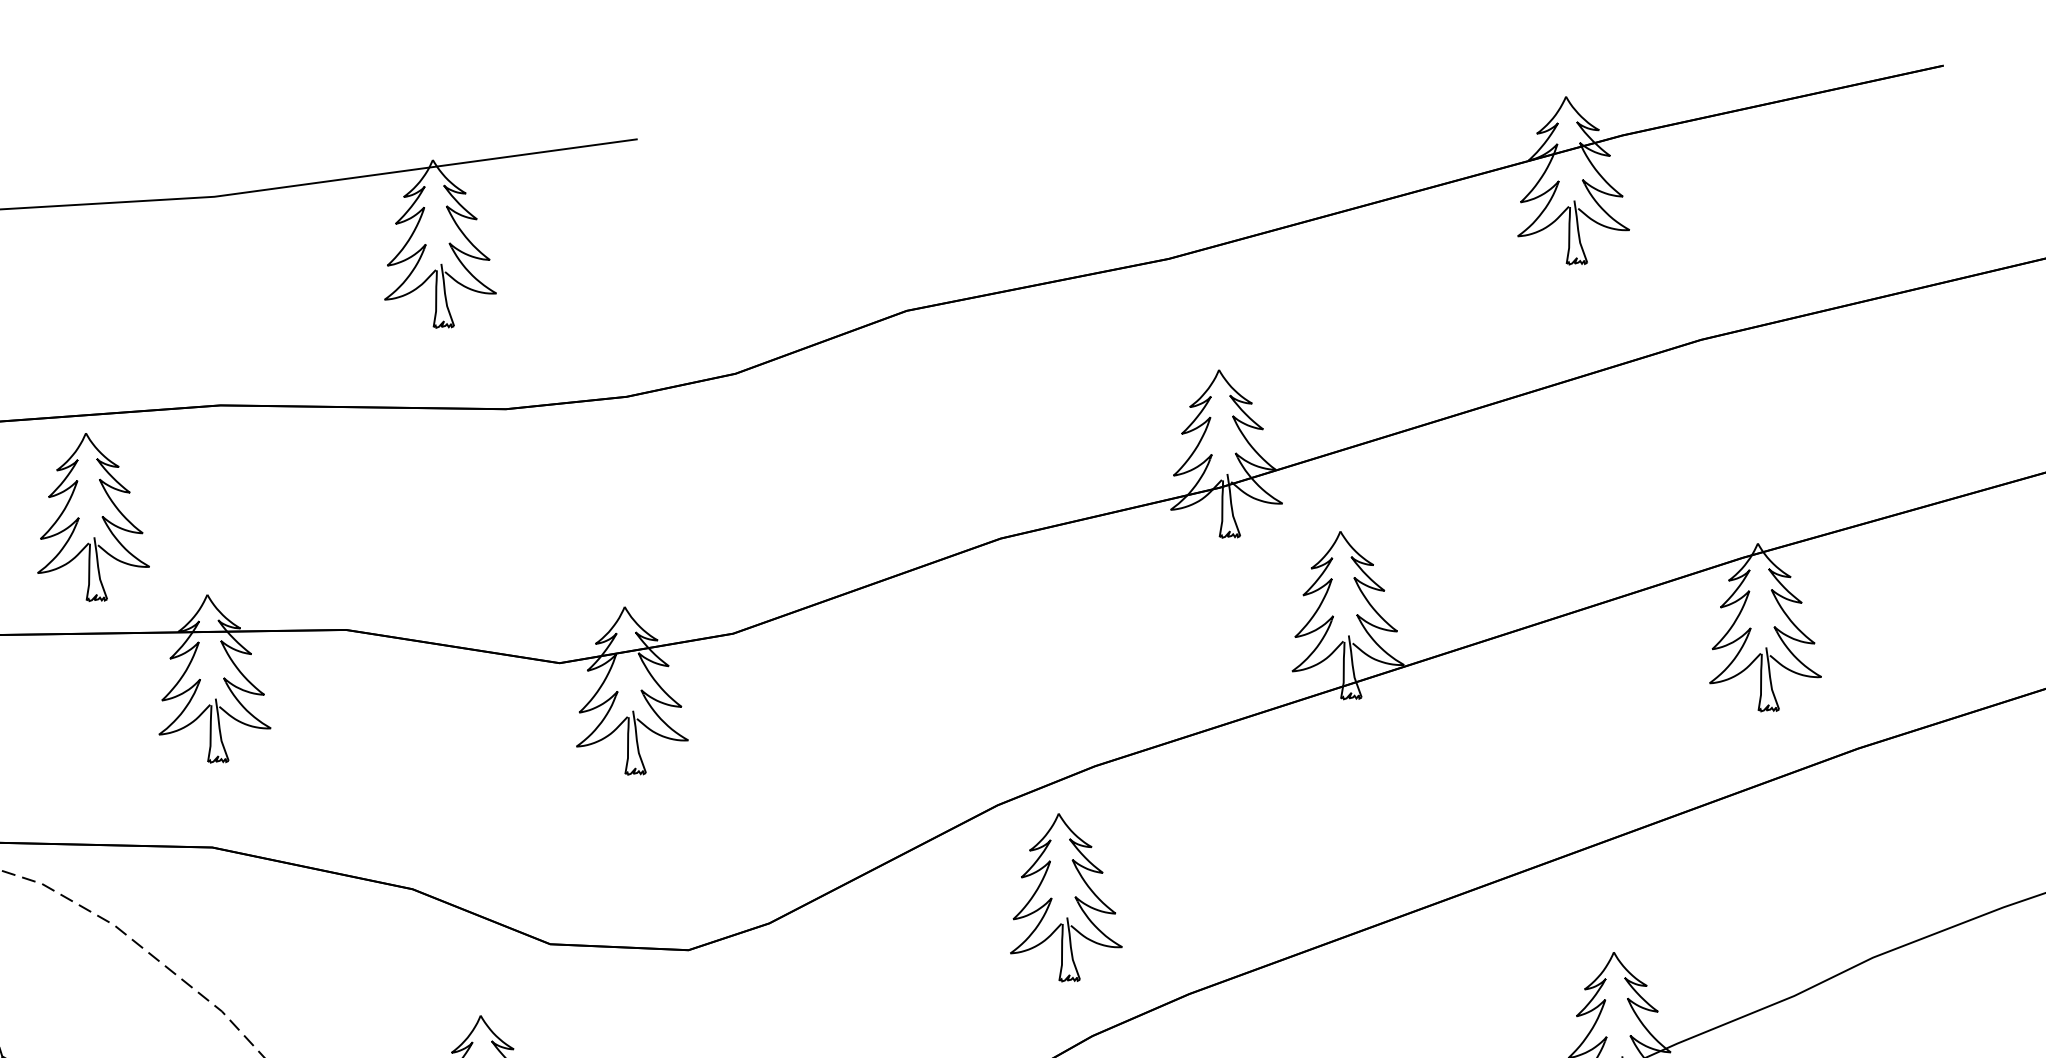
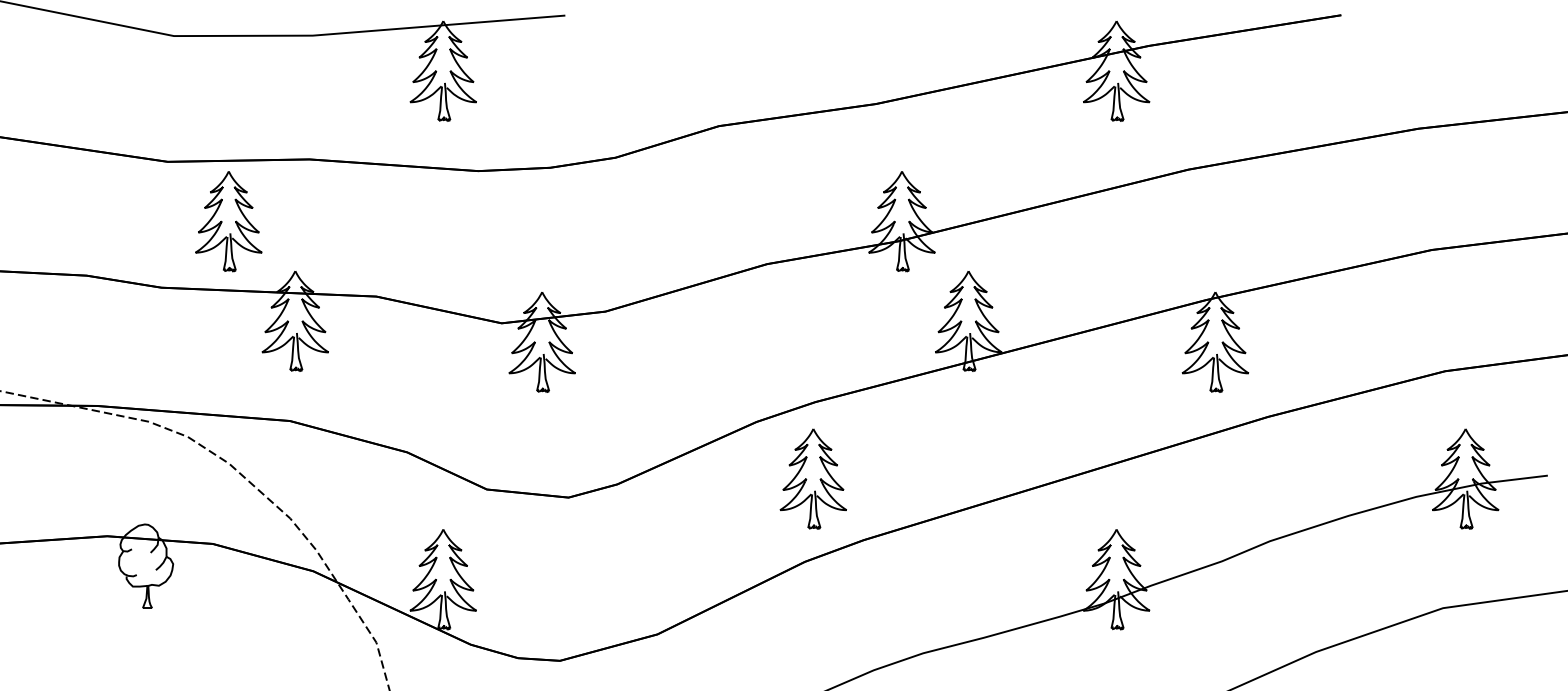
part: (1061, 897) -> (812, 478), moved

